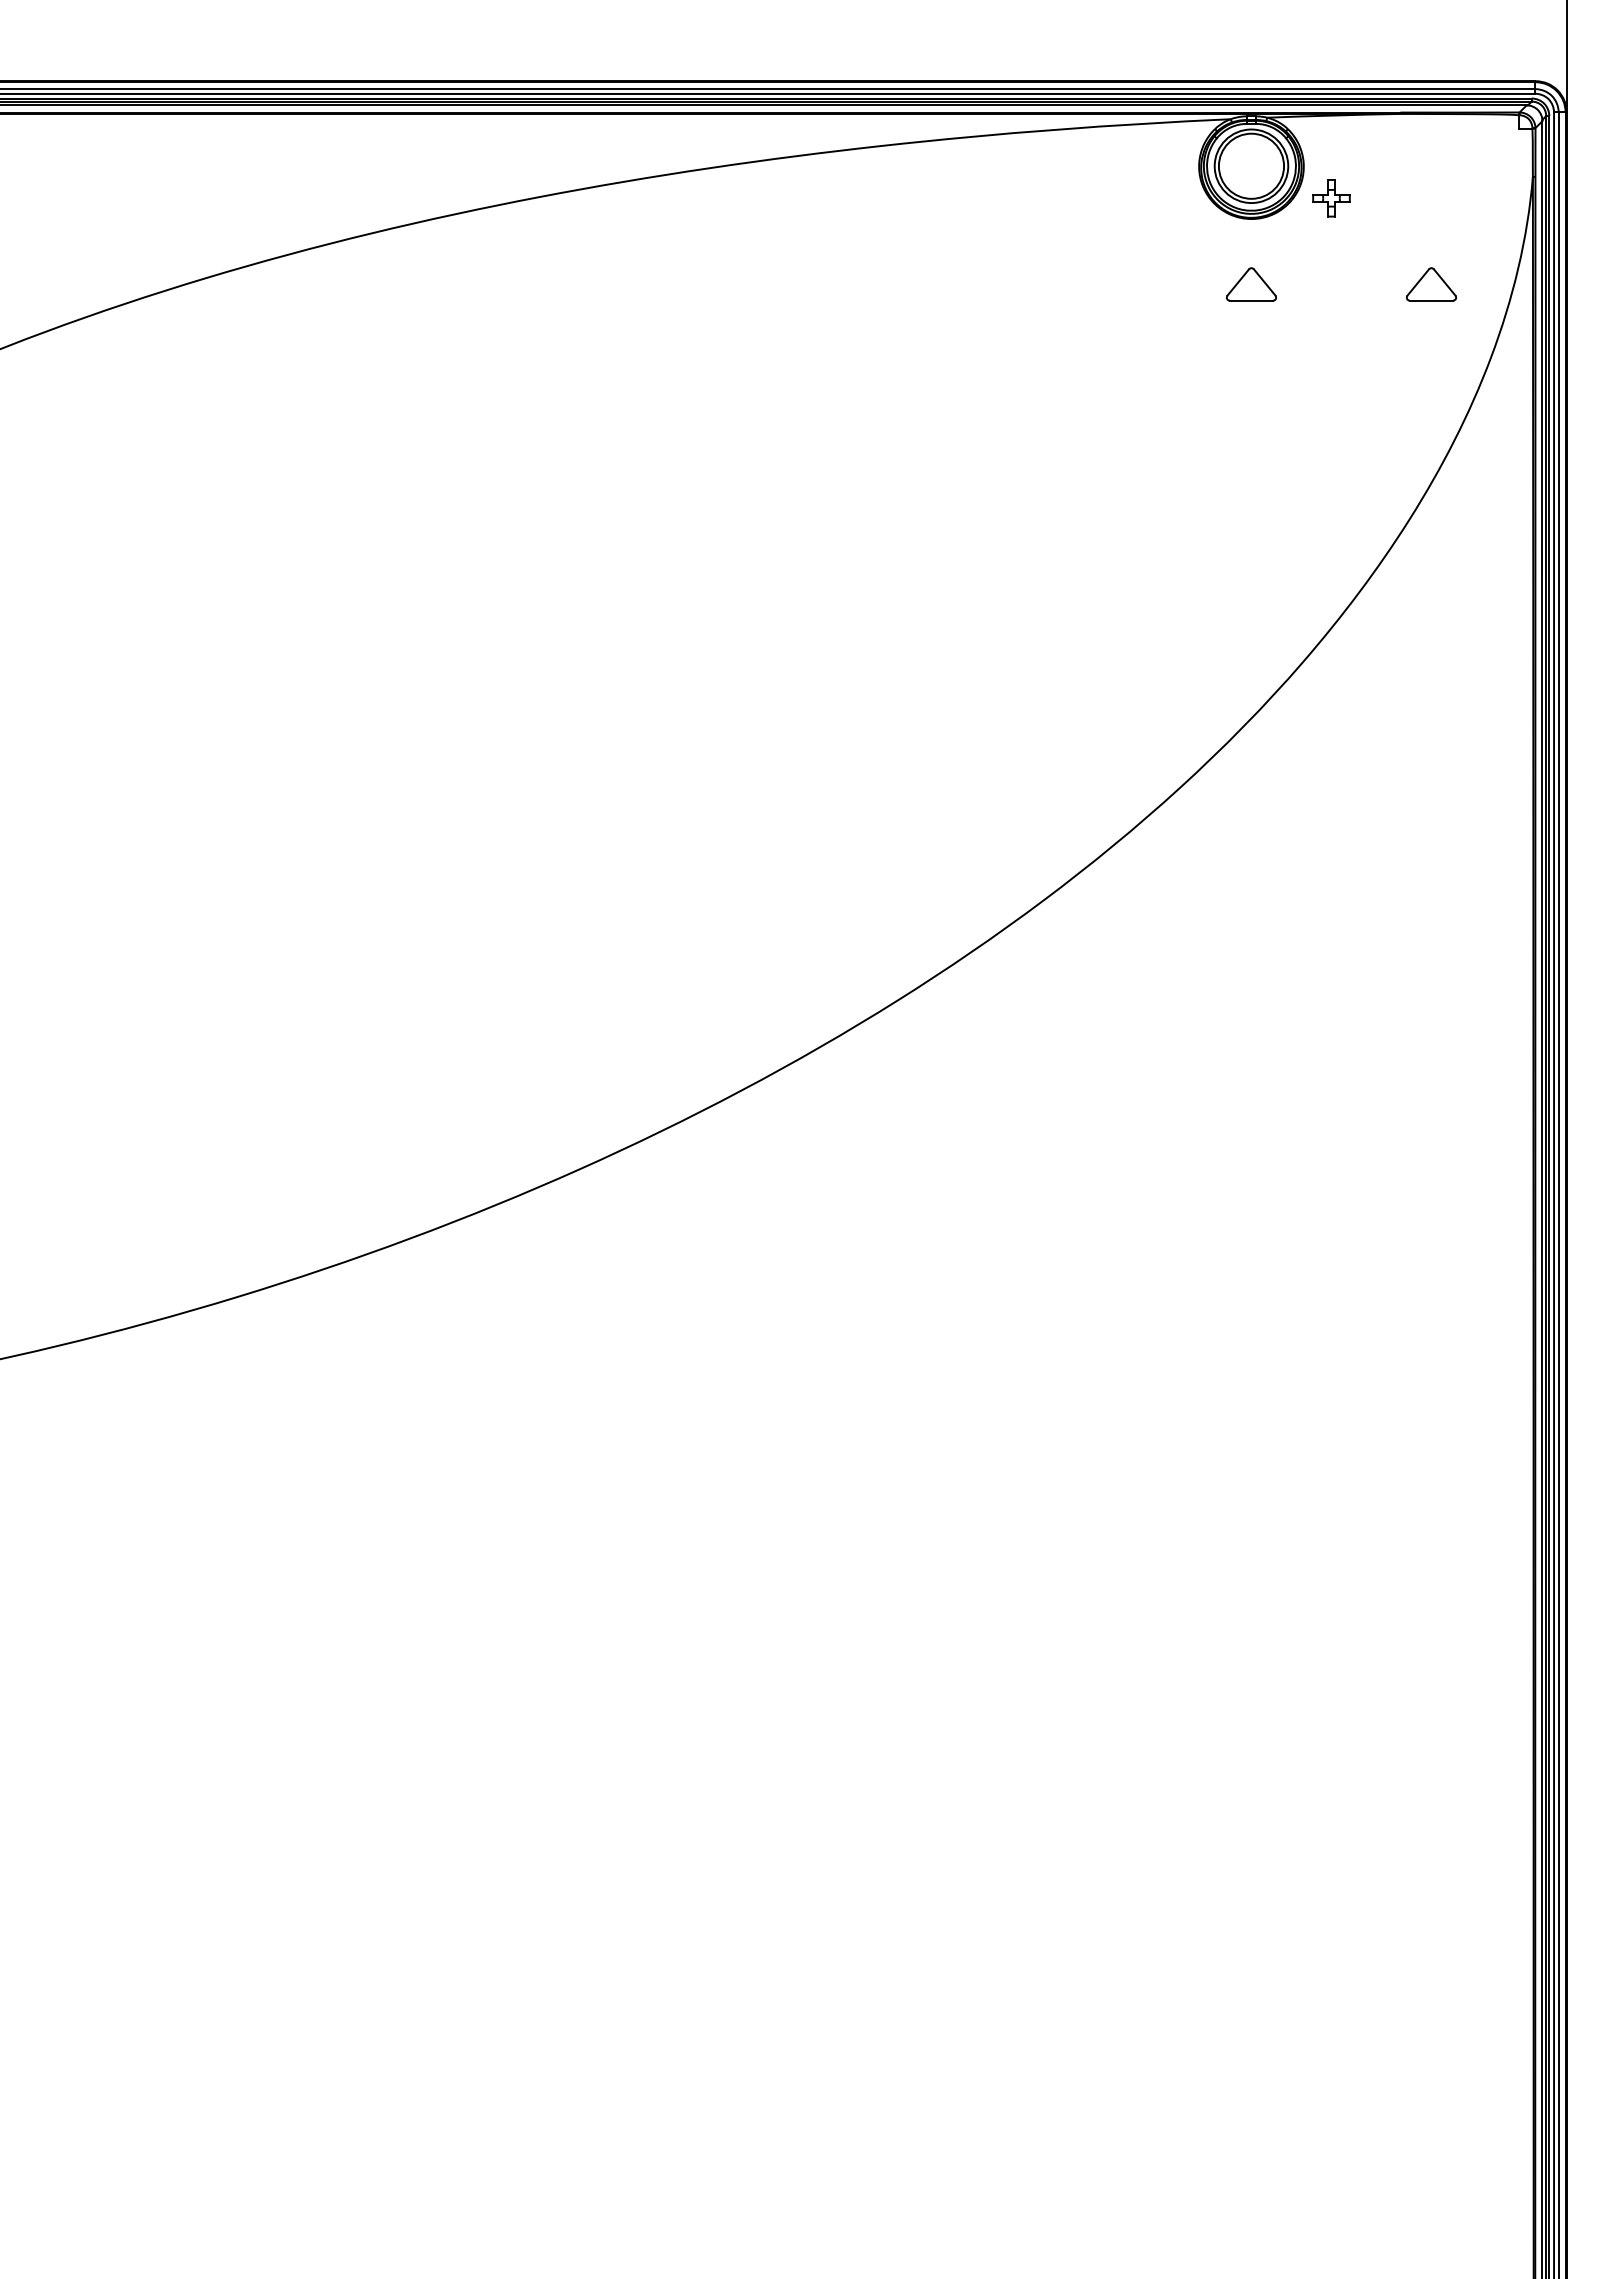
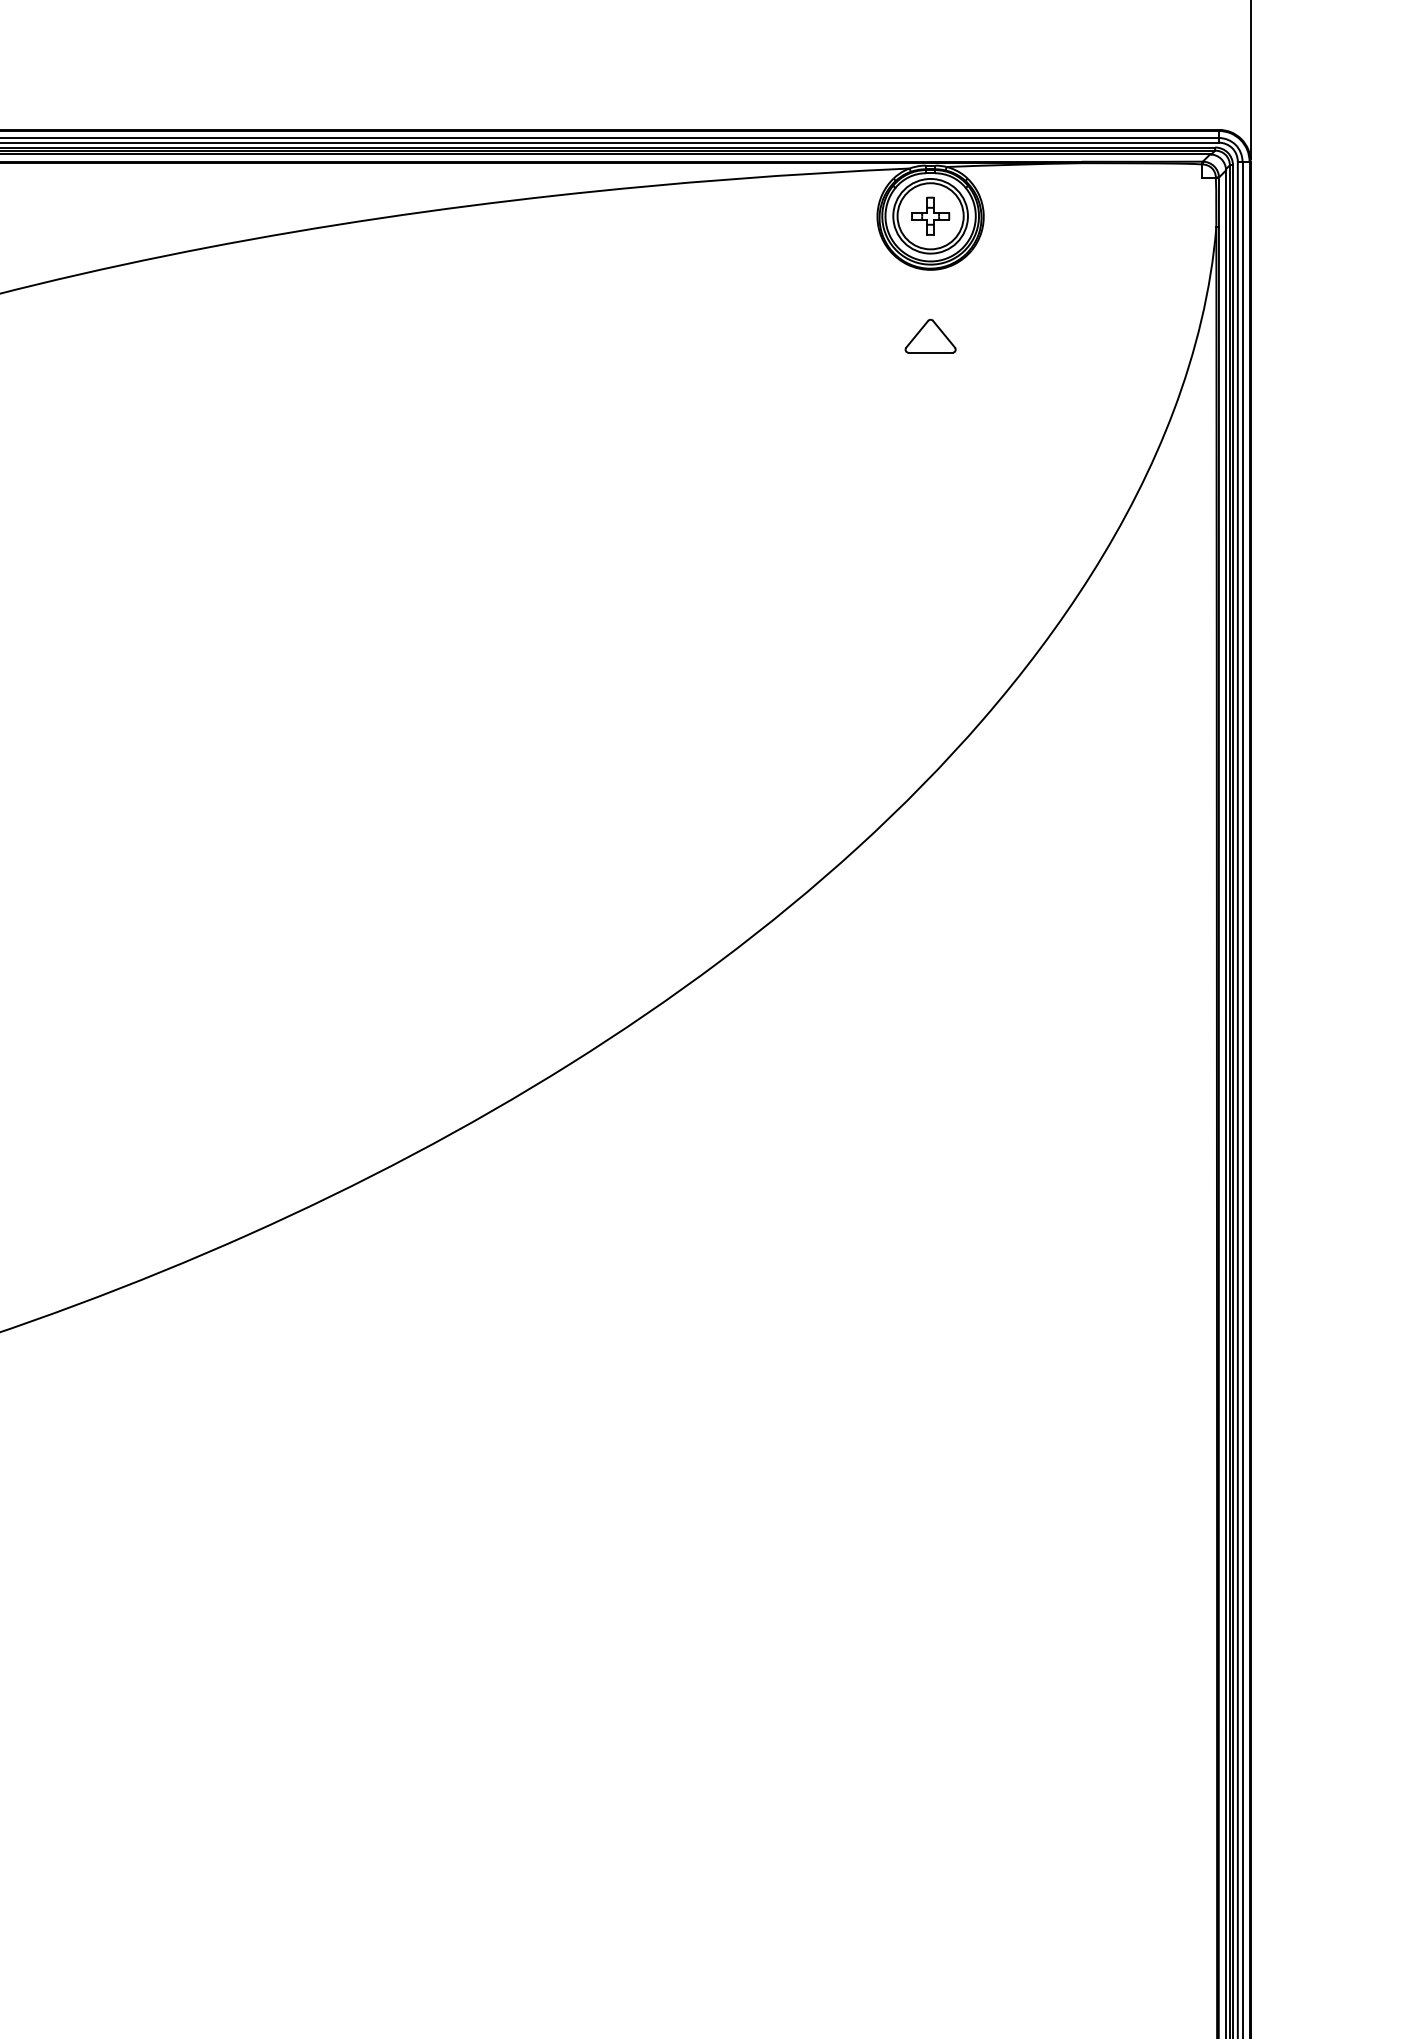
part: (1331, 198) -> (930, 216), moved
part: (1431, 284) -> (1113, 336), removed

